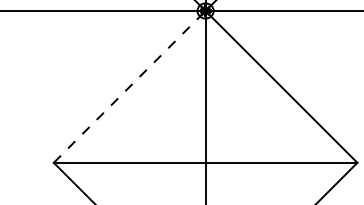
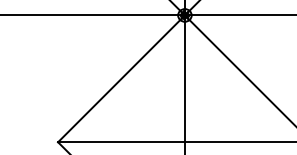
line: (130, 86) -> (122, 78), dashed -> solid

